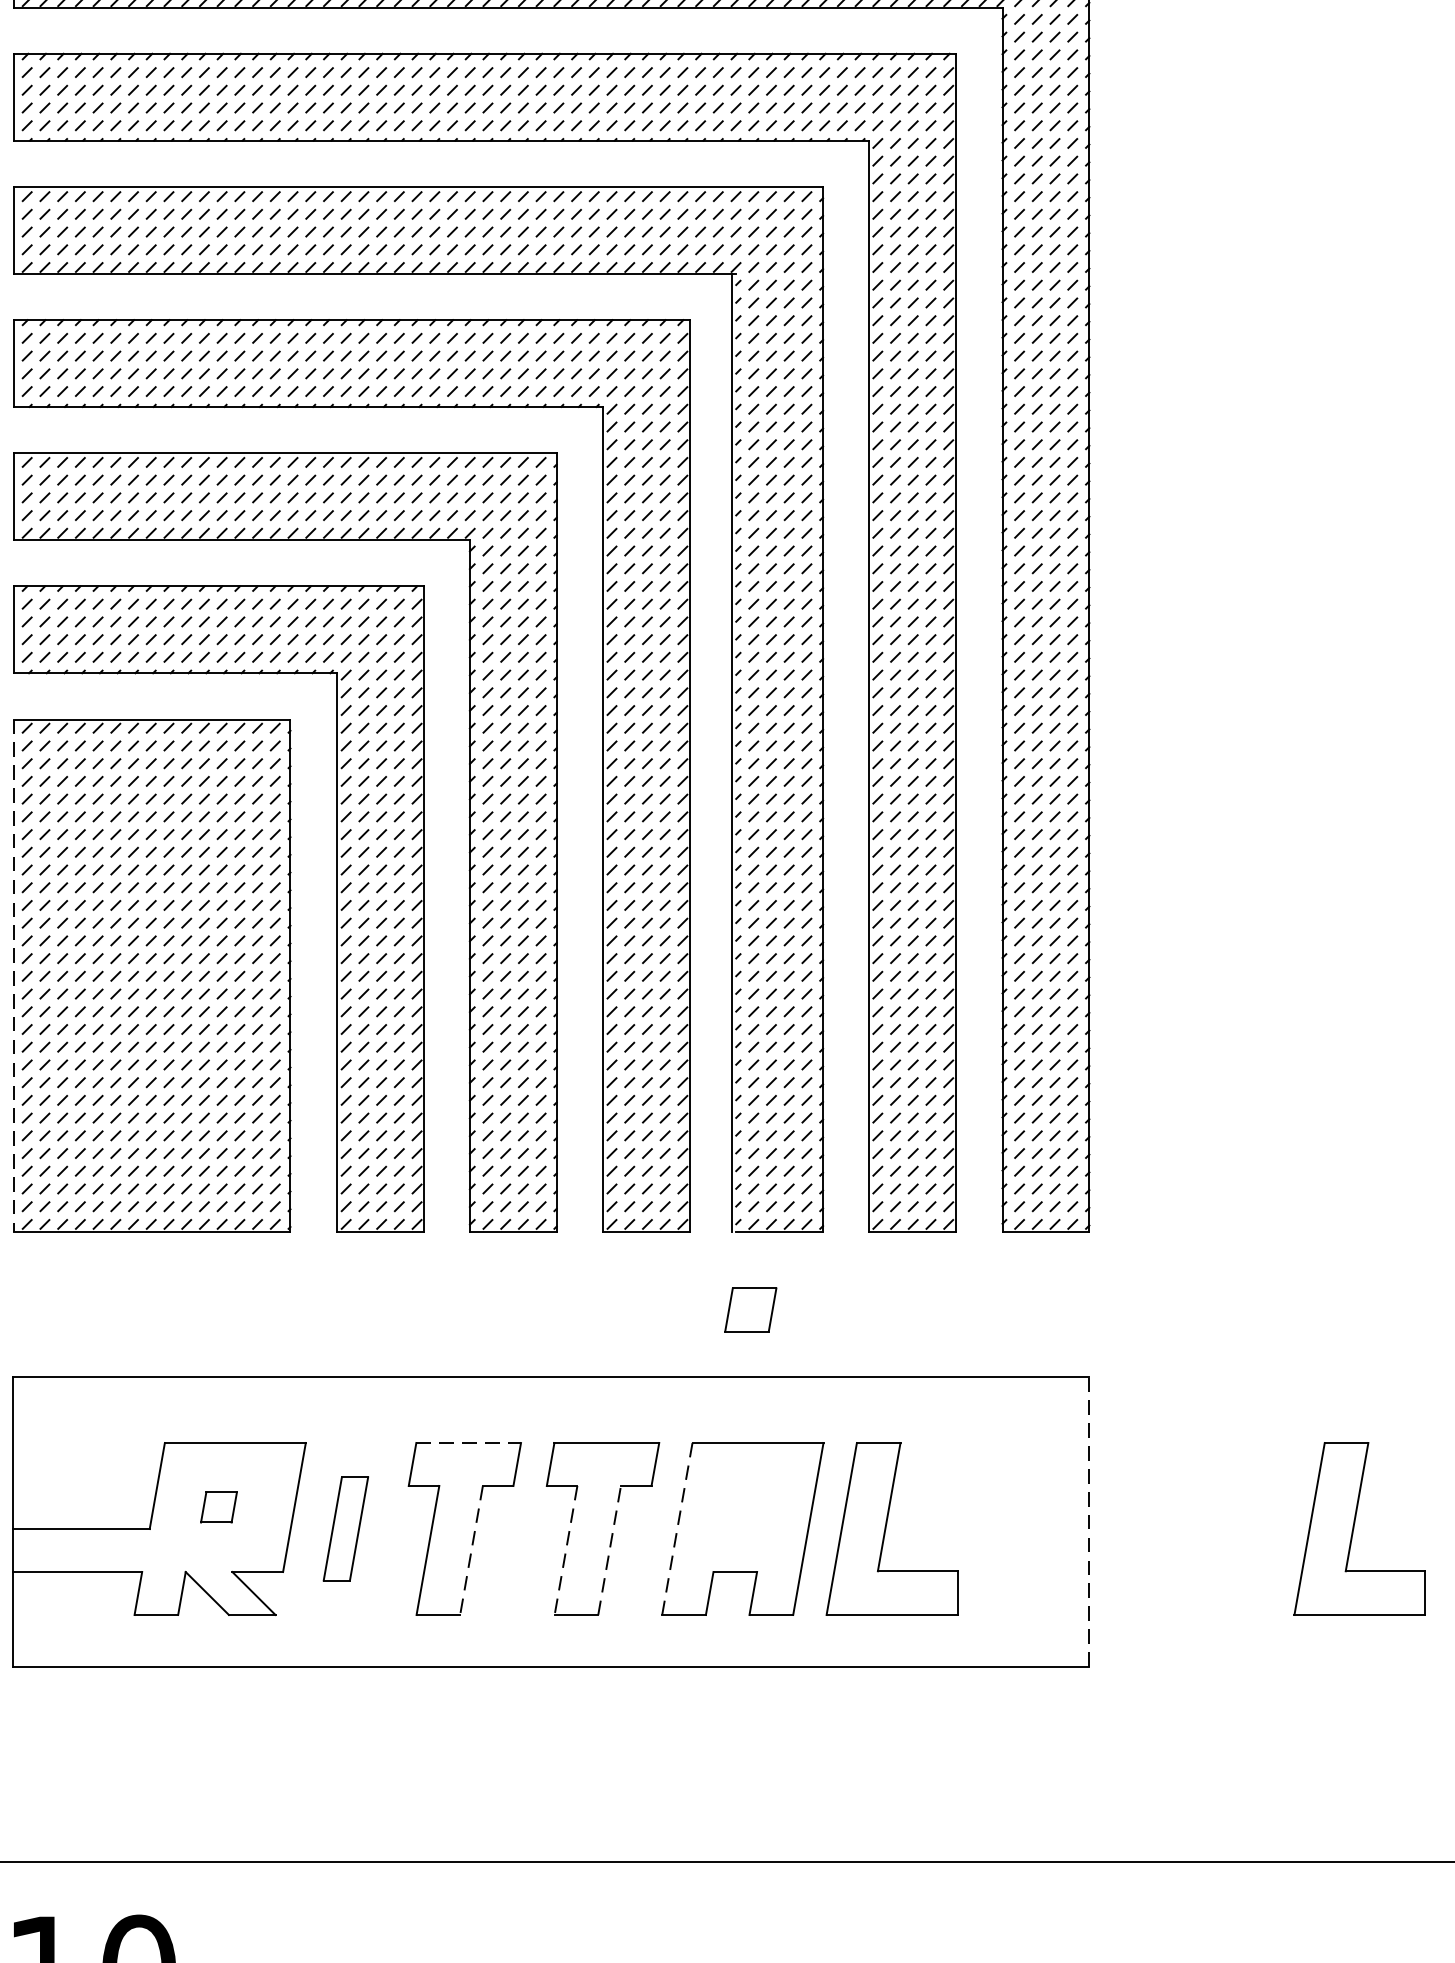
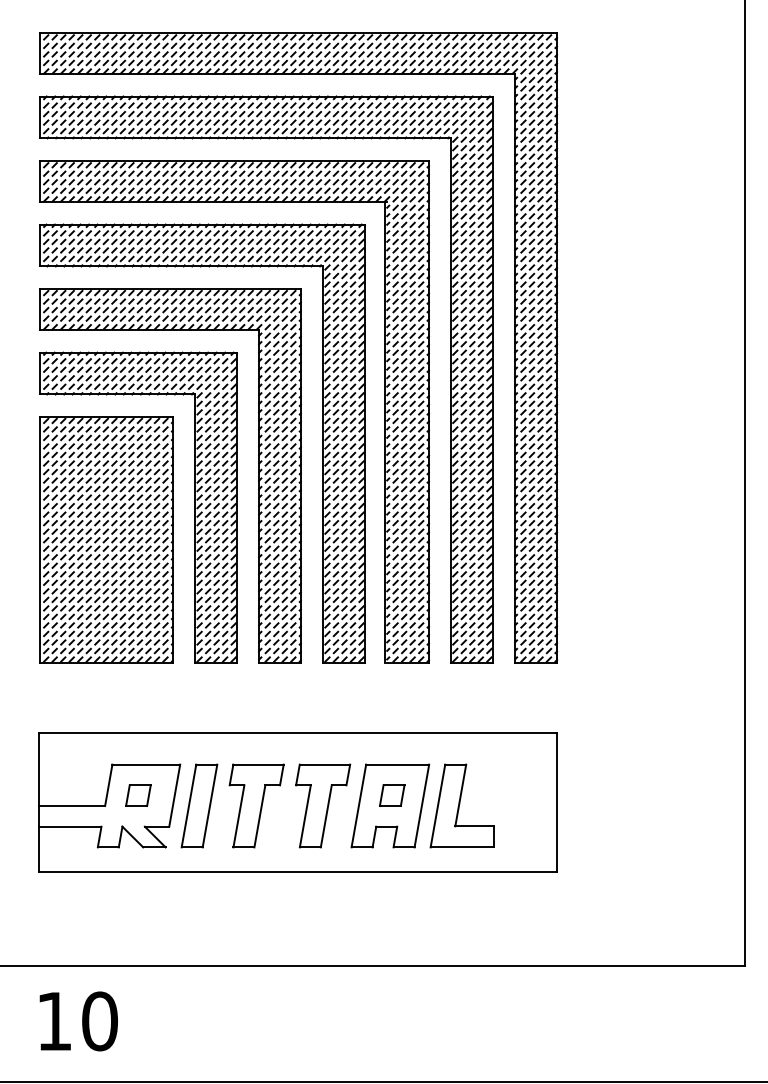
line: (13, 976) -> (39, 540), dashed -> solid
part: (751, 1309) -> (392, 795), moved
line: (470, 1442) -> (259, 764), dashed -> solid
part: (219, 1507) -> (138, 795), size x1.43
line: (1090, 1521) -> (557, 802), dashed -> solid
part: (345, 1527) -> (199, 805), size x1.67
part: (1358, 1527) -> (686, 805), removed
line: (676, 1530) -> (358, 806), dashed -> solid
line: (470, 1550) -> (259, 816), dashed -> solid
line: (566, 1550) -> (305, 816), dashed -> solid
line: (610, 1550) -> (326, 816), dashed -> solid

